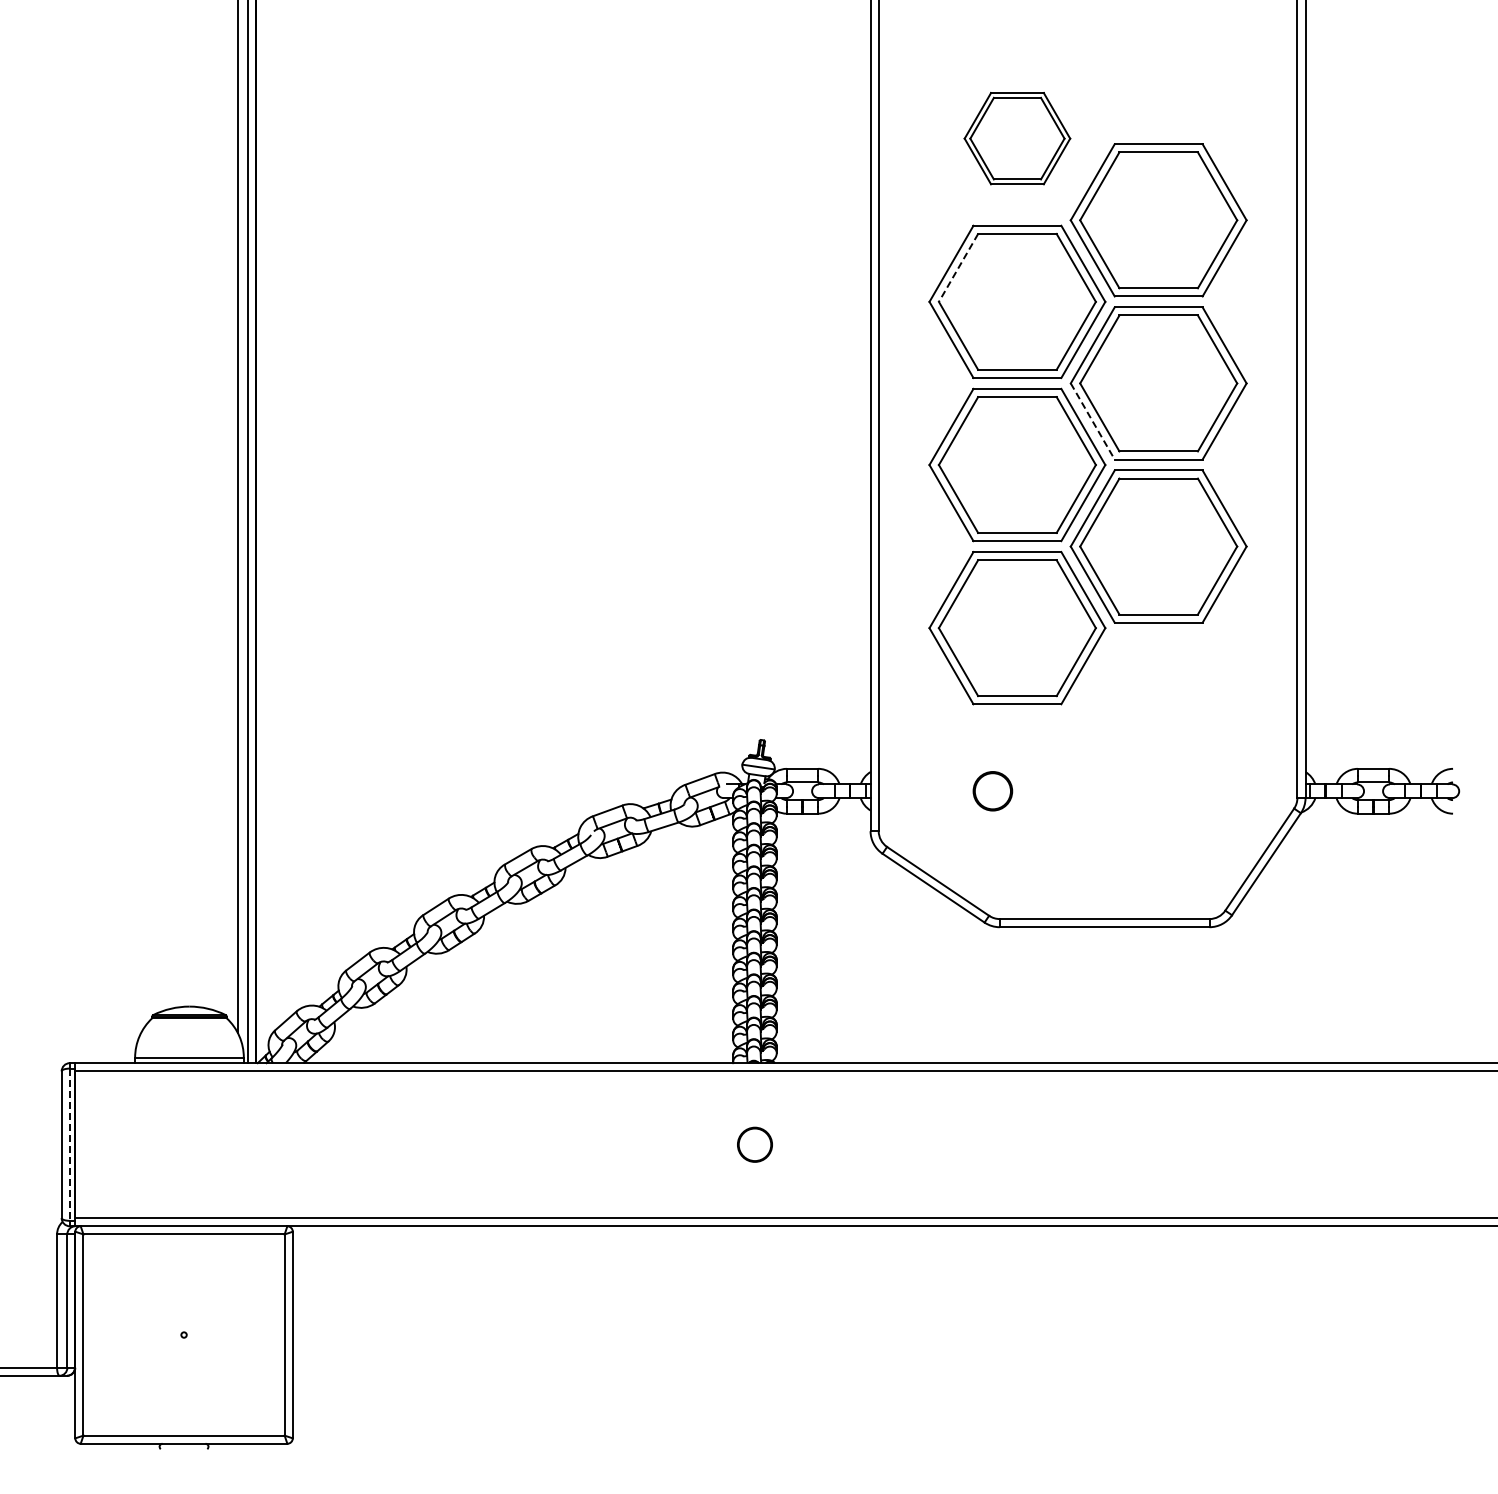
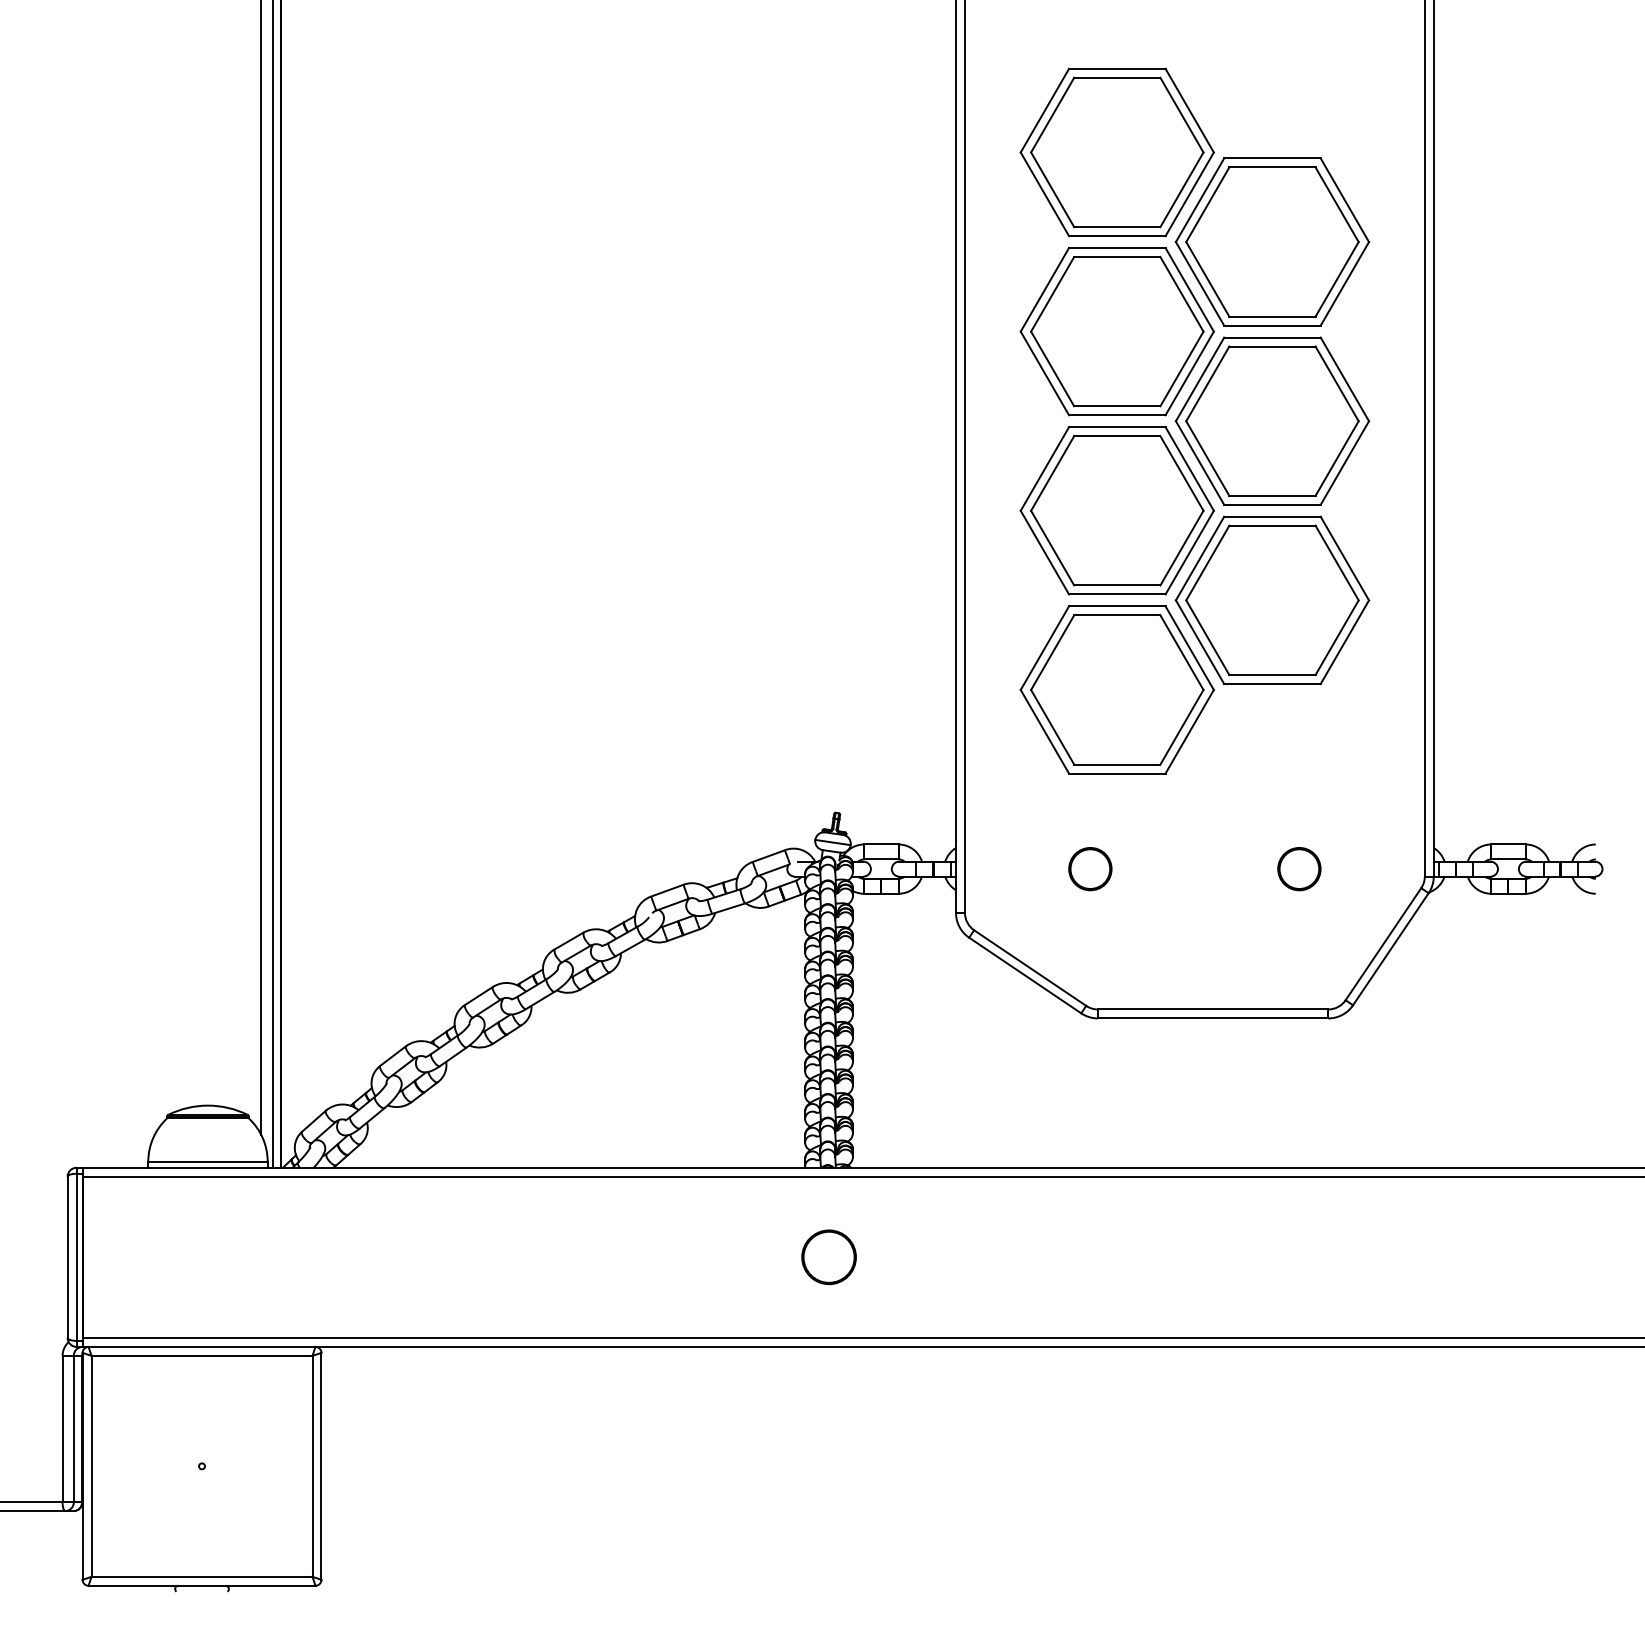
part: (1017, 138) -> (1117, 152), size x1.67
line: (958, 268) -> (1052, 294), dashed -> solid
line: (1092, 421) -> (1199, 463), dashed -> solid
circle: (1183, 791) -> (1299, 869), added
part: (754, 1144) -> (828, 1257), size x1.43
line: (69, 1145) -> (76, 1258), dashed -> solid

